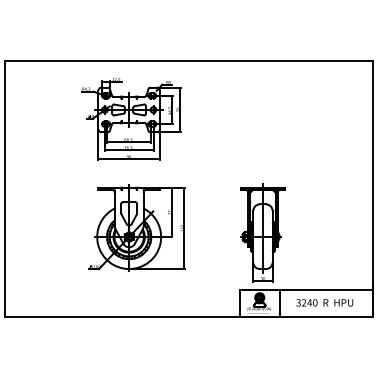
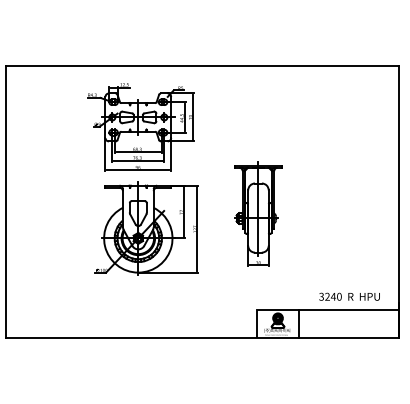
part: (136, 227) -> (146, 228), moved
part: (263, 232) -> (258, 213), moved
text: (324, 302) -> (349, 296), moved

